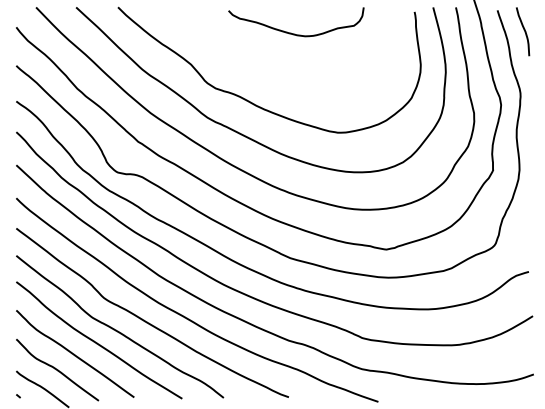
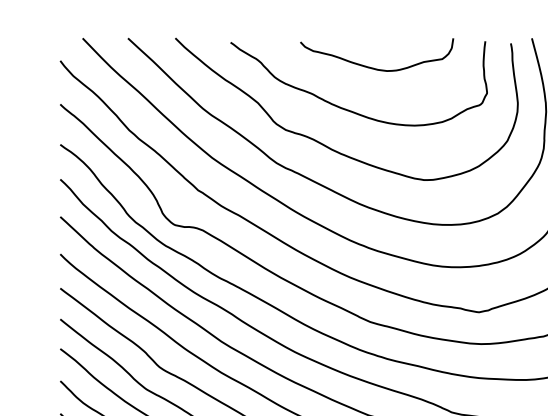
curve: (272, 70) -> (350, 109), added

